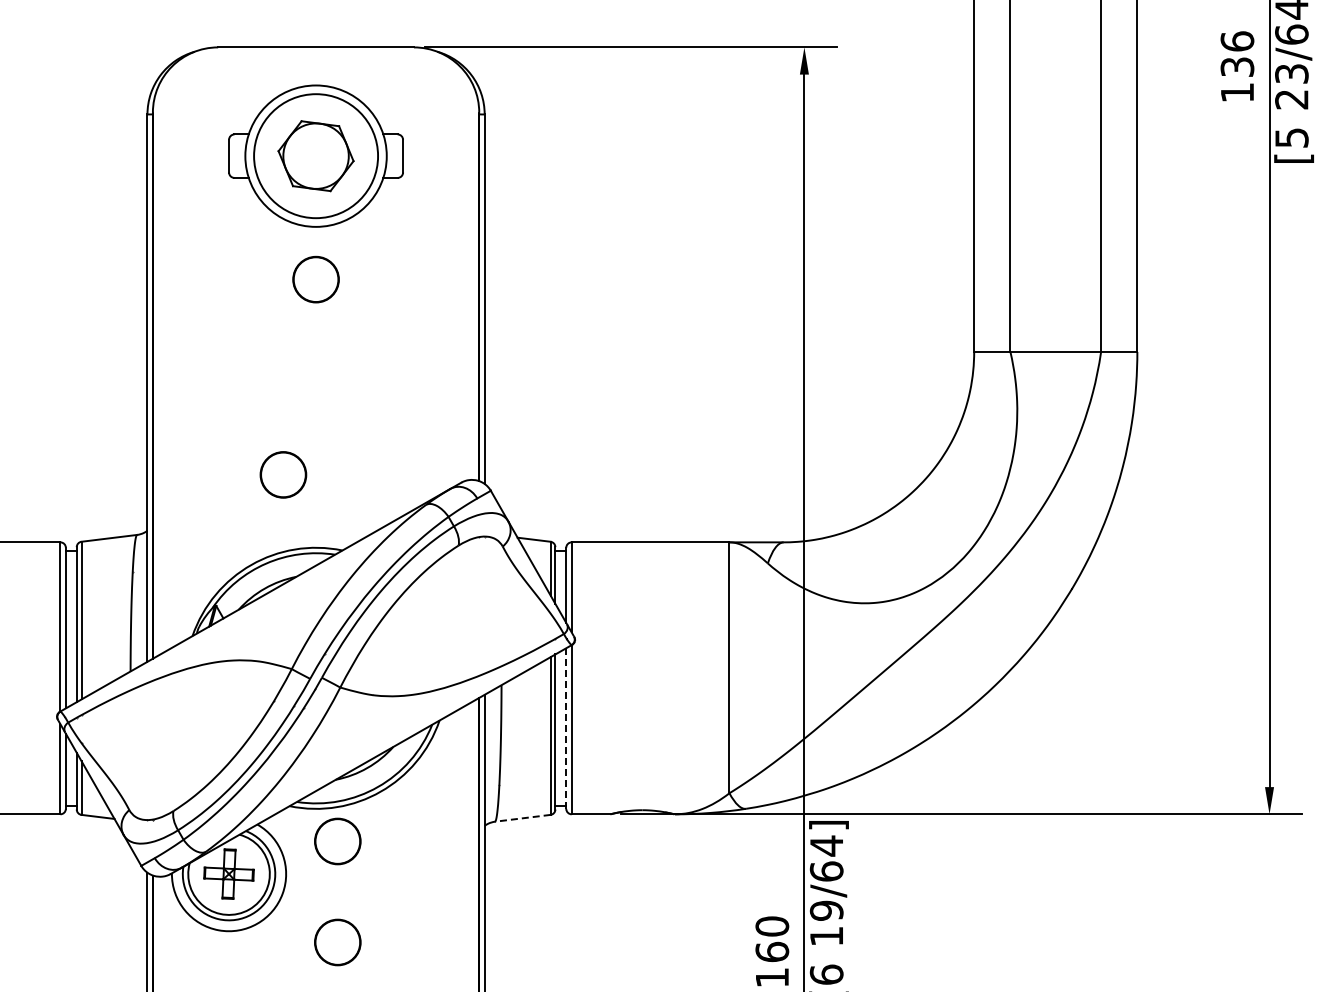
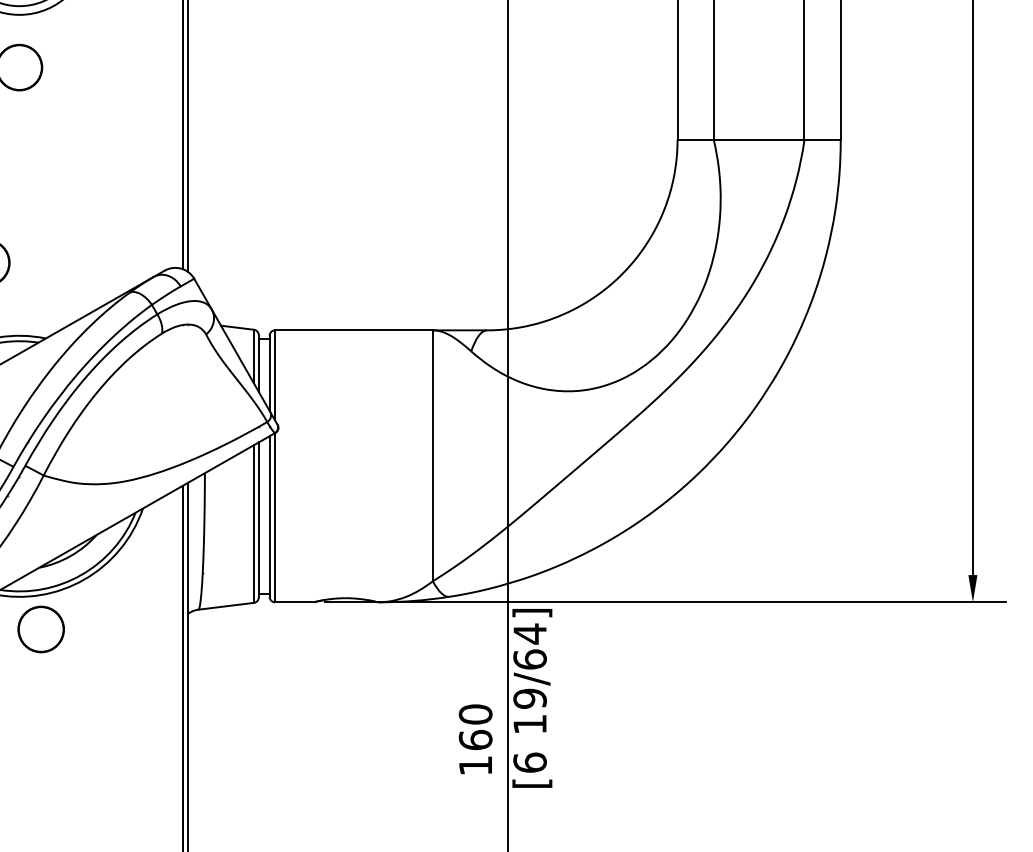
line: (566, 729) -> (269, 517), dashed -> solid
line: (522, 818) -> (225, 606), dashed -> solid
part: (337, 942) -> (40, 730), removed

